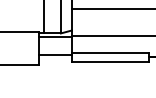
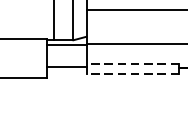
line: (109, 53) -> (131, 64), solid -> dashed
line: (109, 61) -> (131, 74), solid -> dashed

